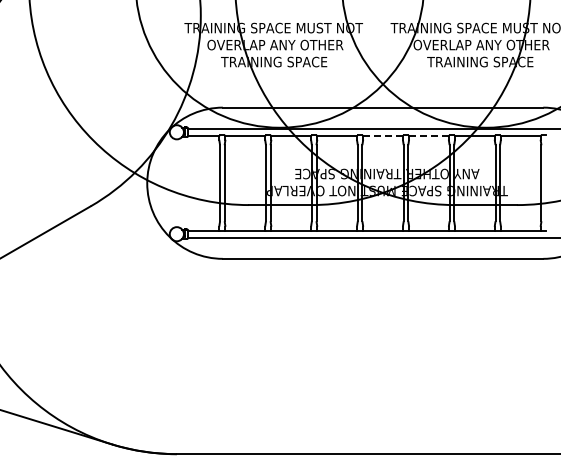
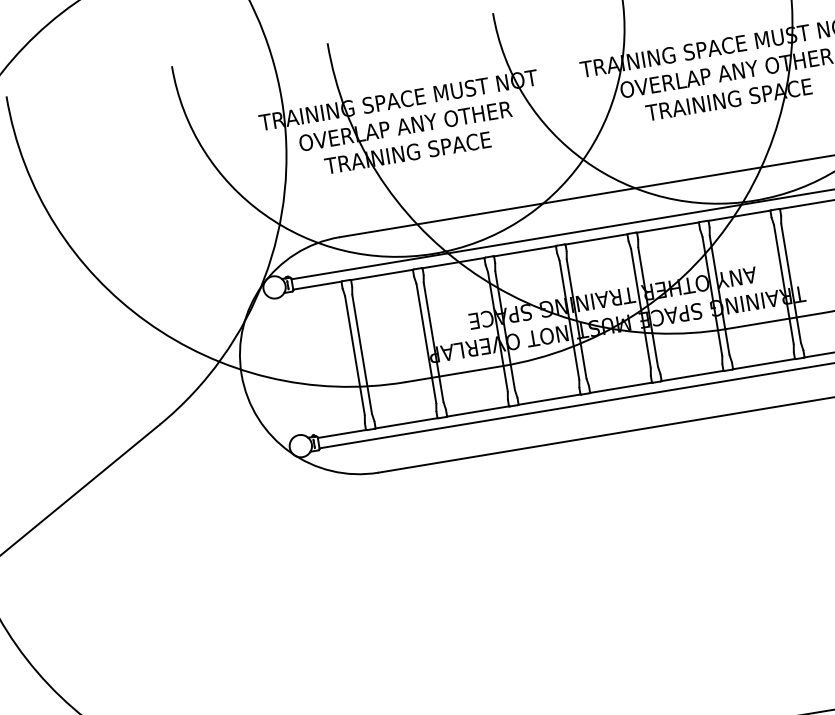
line: (383, 135) -> (597, 239), dashed -> solid
line: (428, 135) -> (667, 227), dashed -> solid

